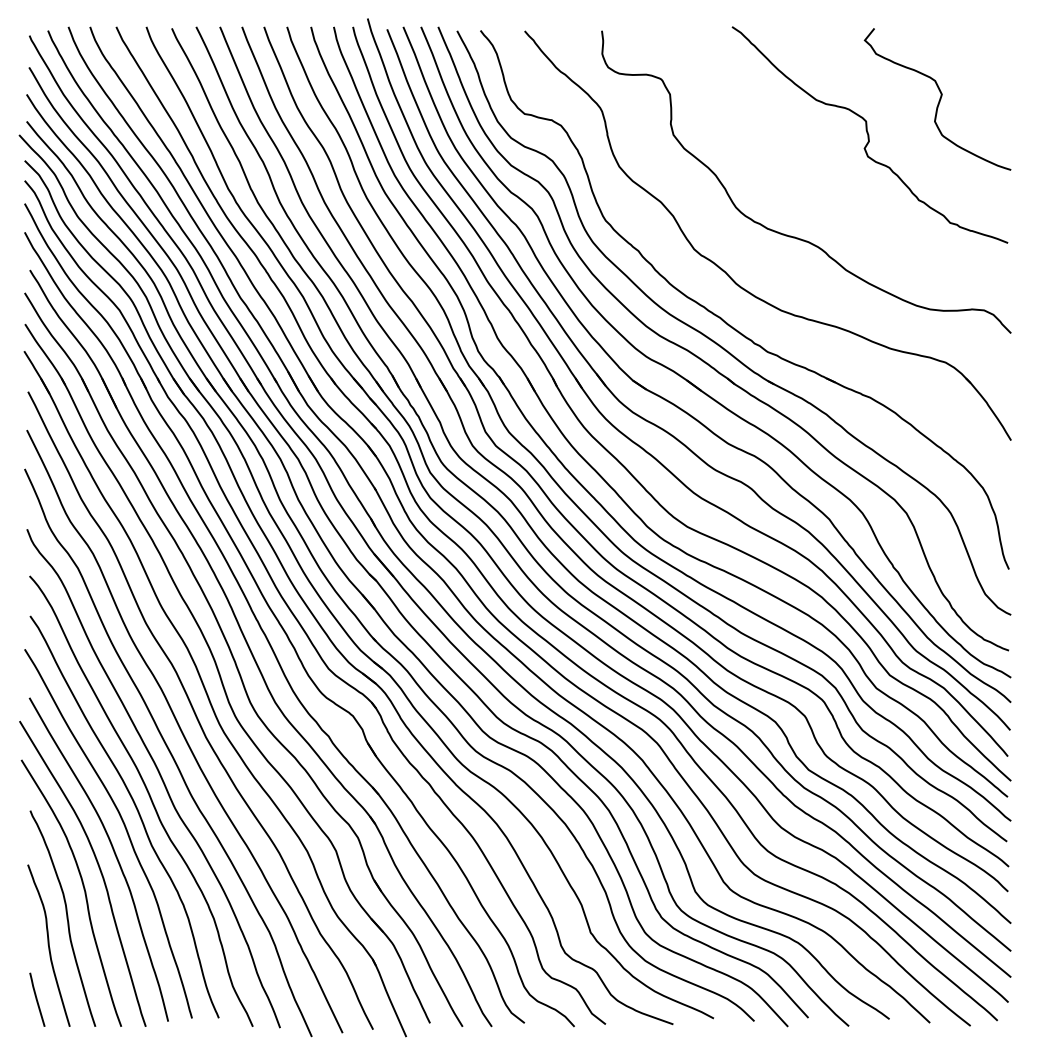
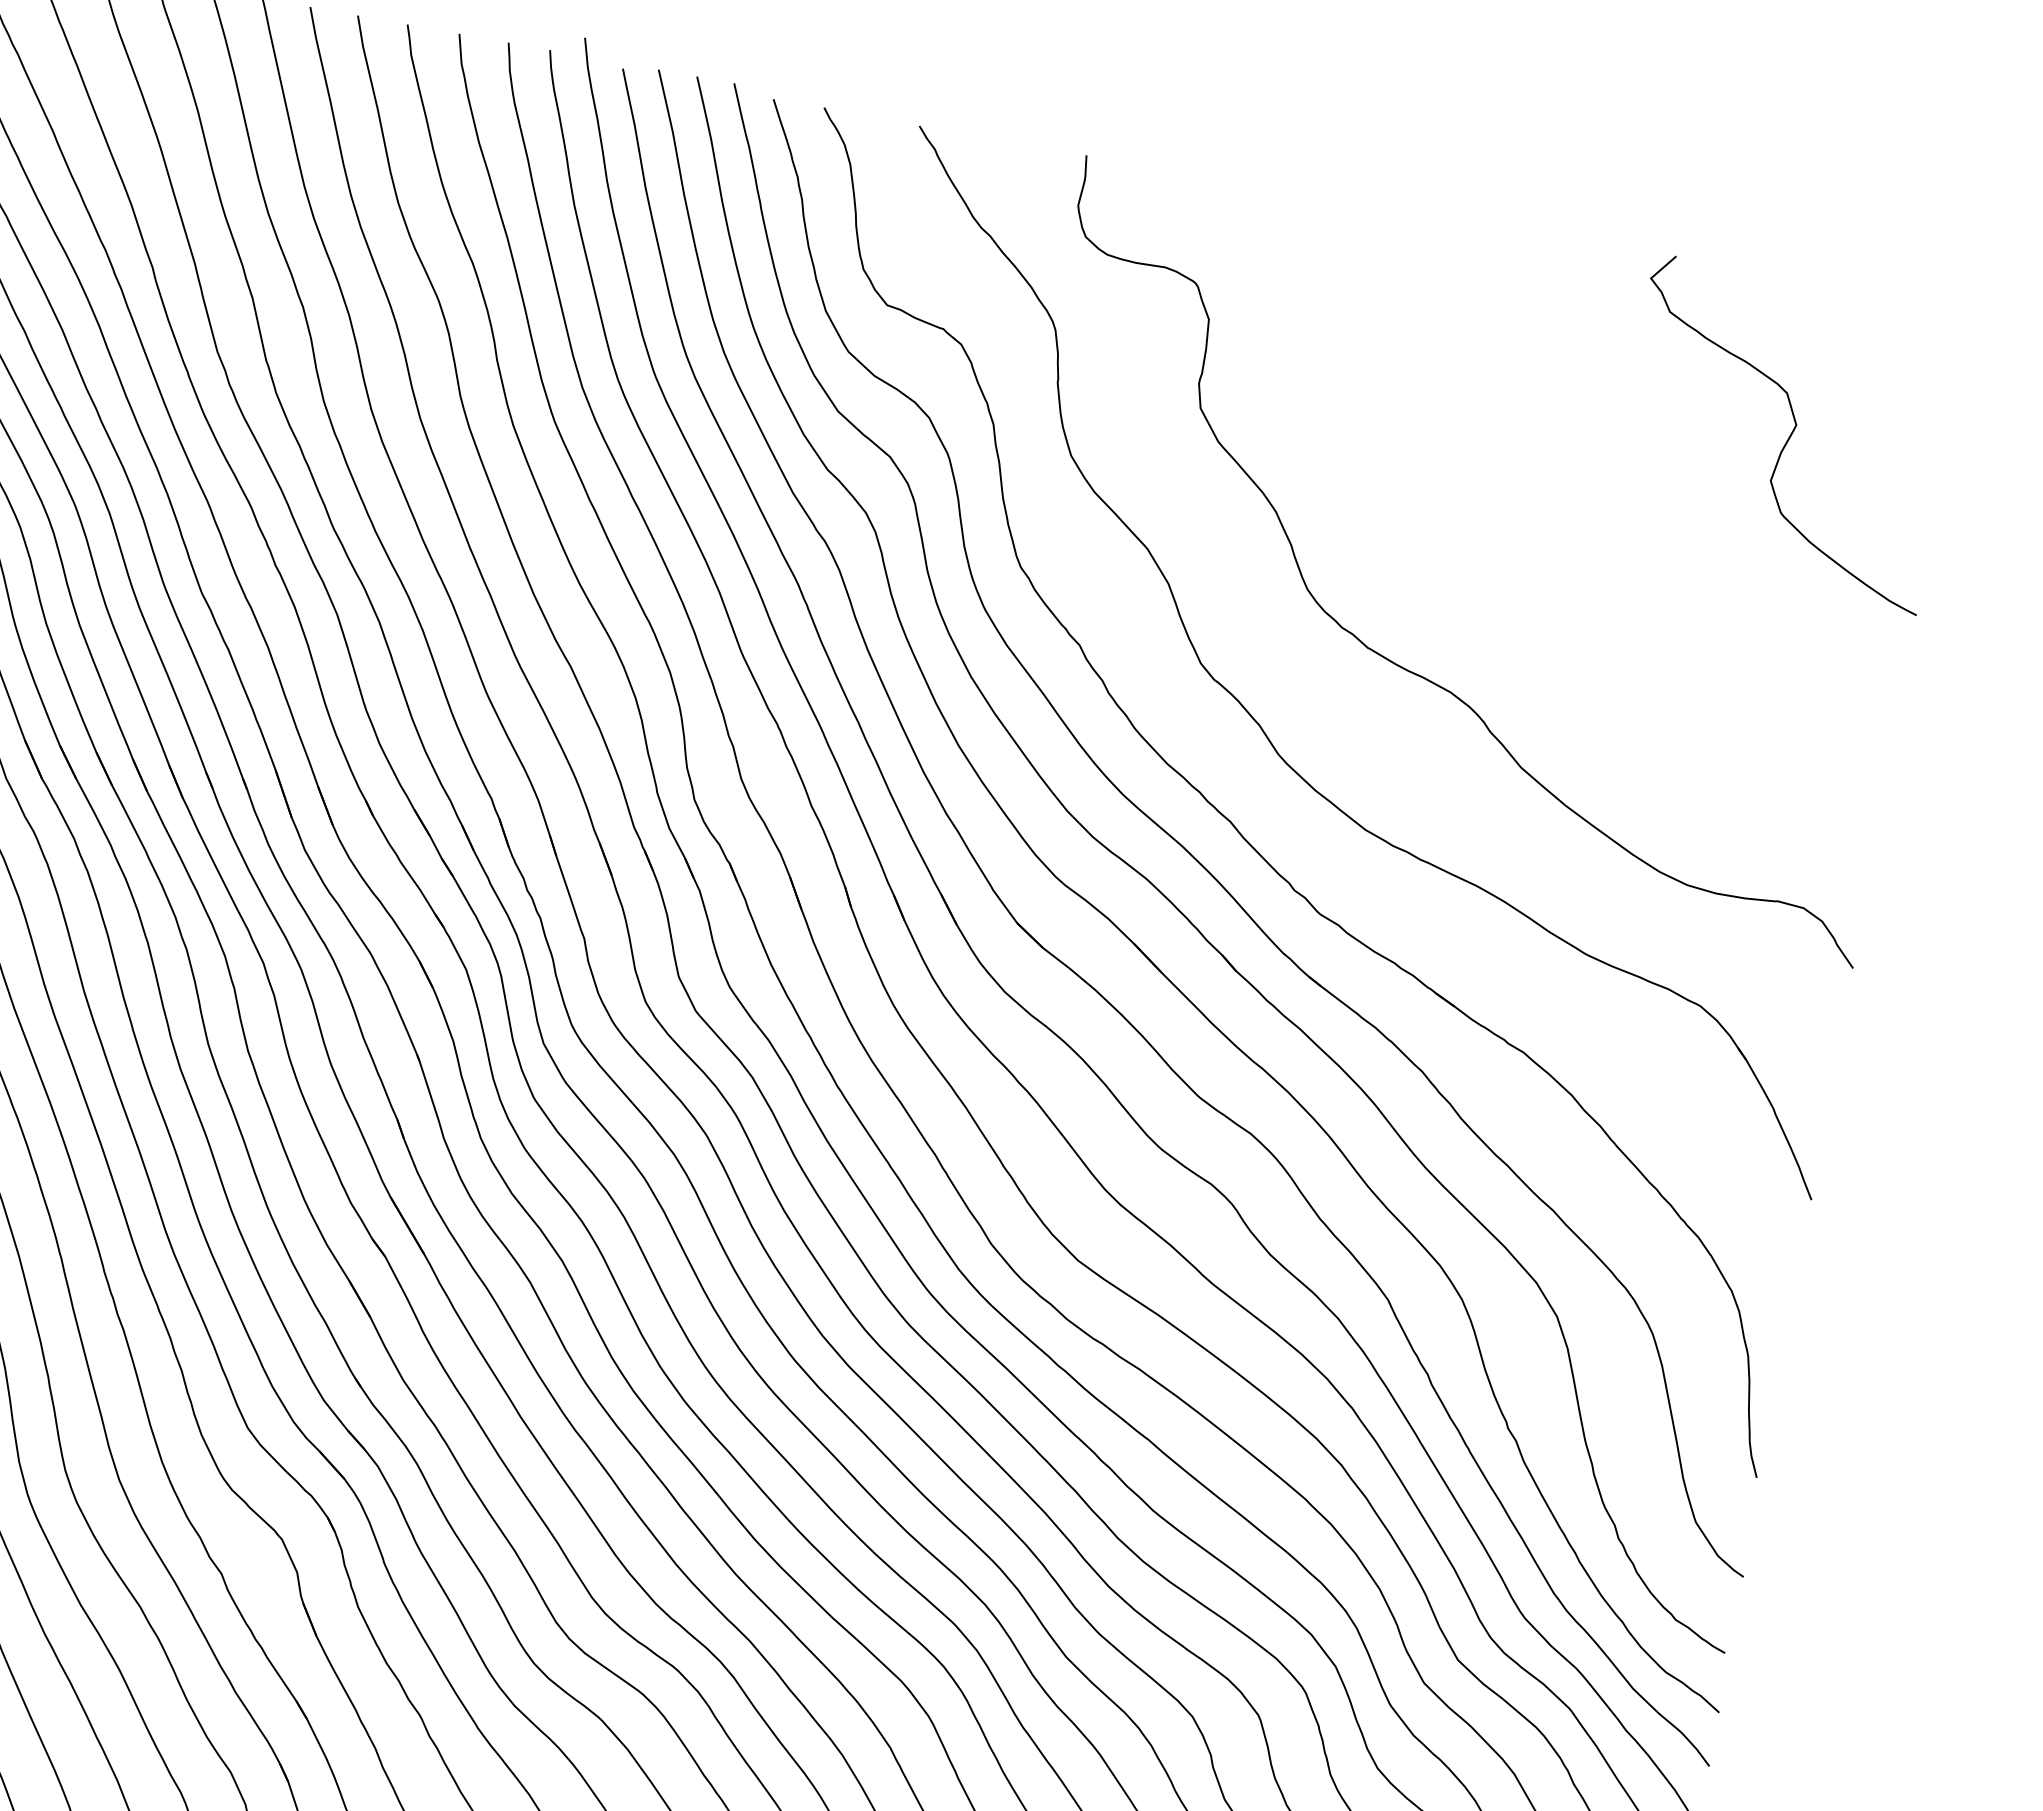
curve: (869, 134) -> (1624, 483), removed

